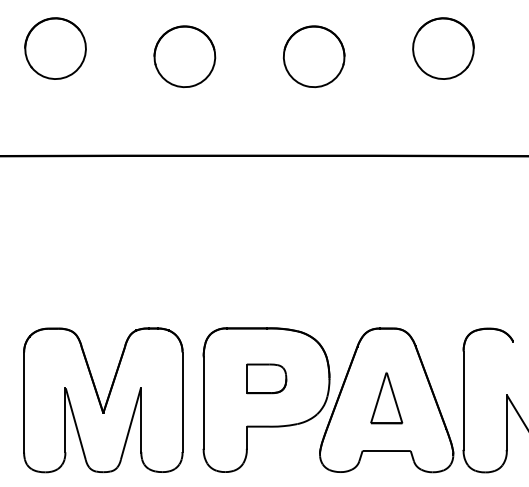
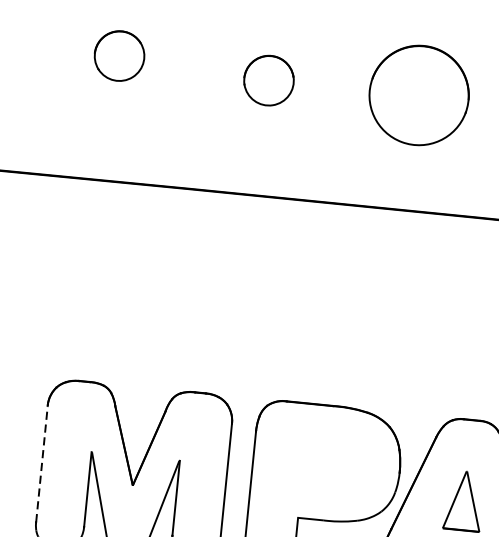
part: (55, 48) -> (119, 55), size x0.7
part: (184, 56) -> (268, 80), size x0.7
part: (314, 56) -> (419, 95), size x1.4
part: (266, 378) -> (326, 464), removed
line: (24, 402) -> (42, 463), solid -> dashed

